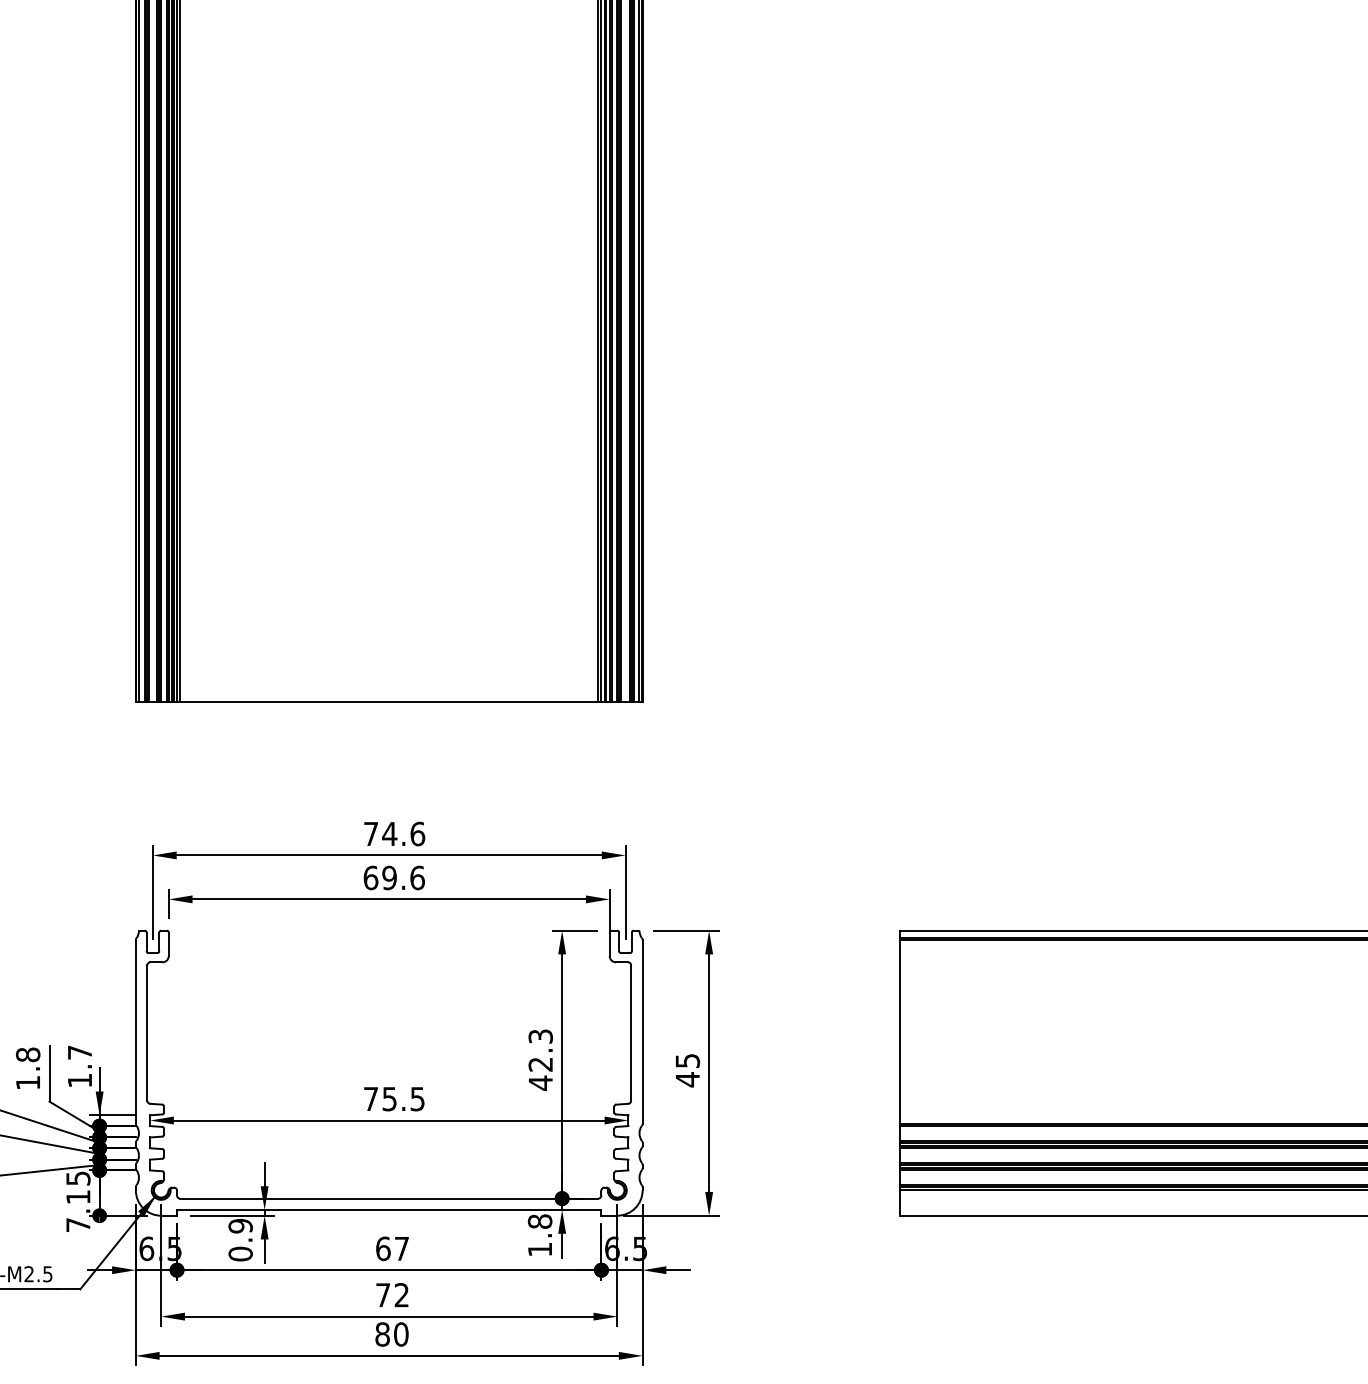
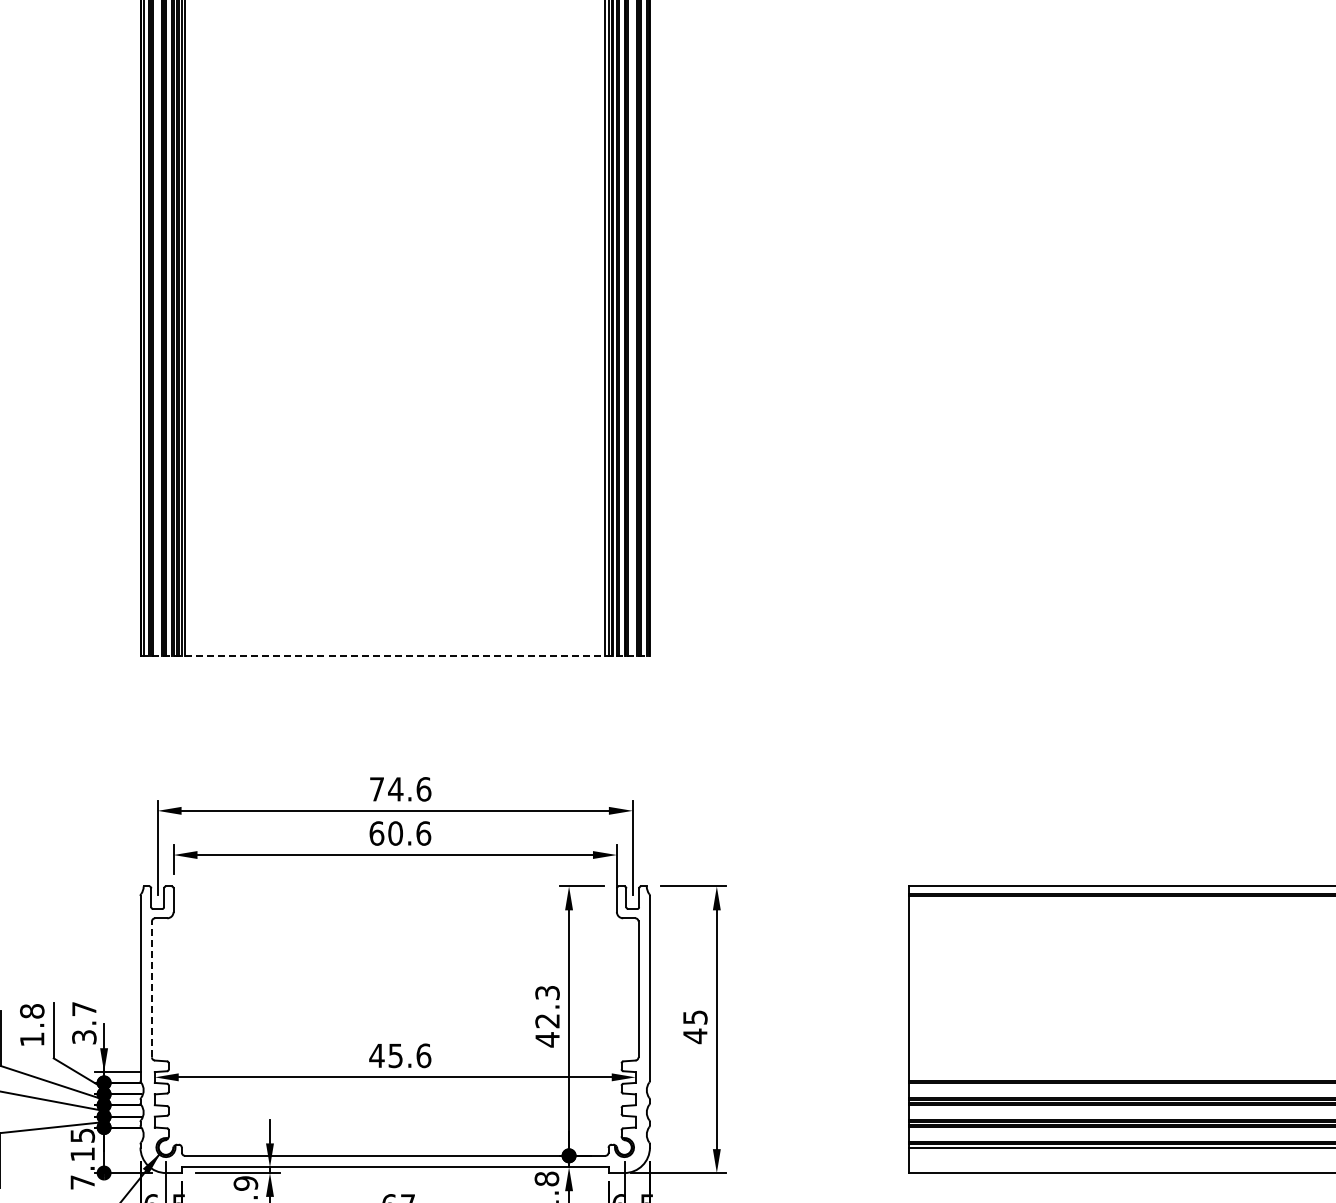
line: (389, 701) -> (395, 656), solid -> dashed
text: (389, 878) -> (395, 834), 69.6 -> 60.6
line: (147, 1033) -> (152, 989), solid -> dashed
text: (79, 1080) -> (83, 1037), 1.7 -> 3.7
text: (394, 1098) -> (400, 1055), 75.5 -> 45.6

